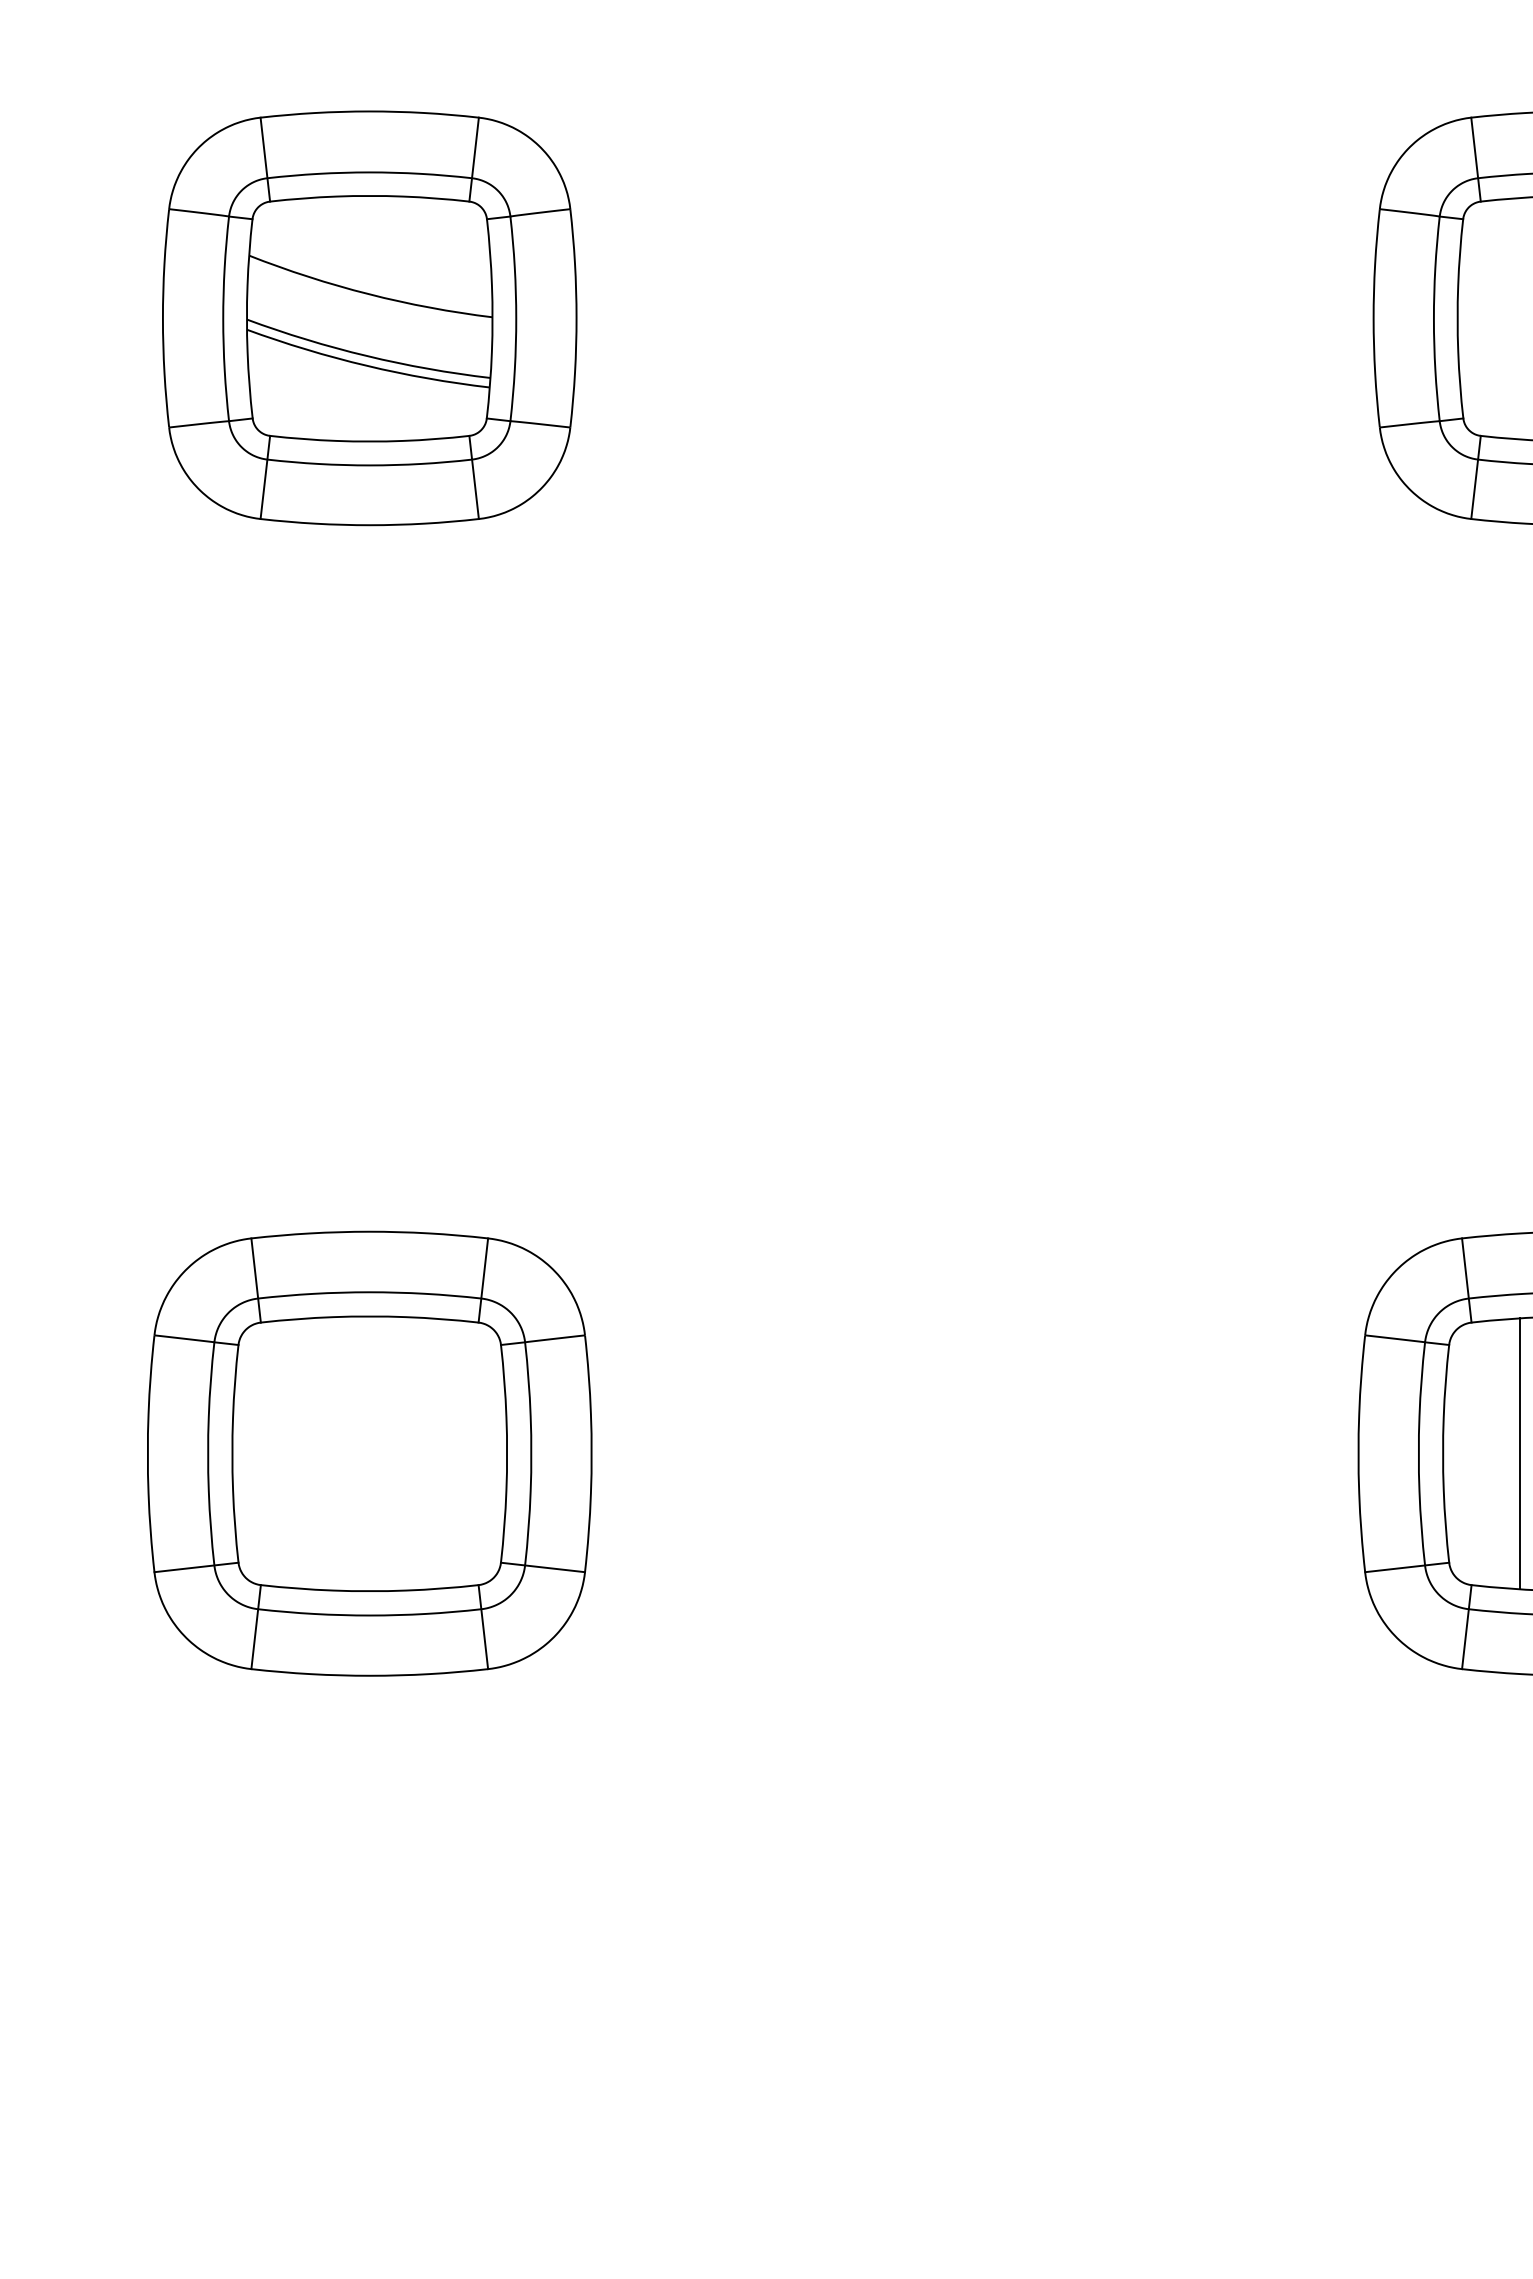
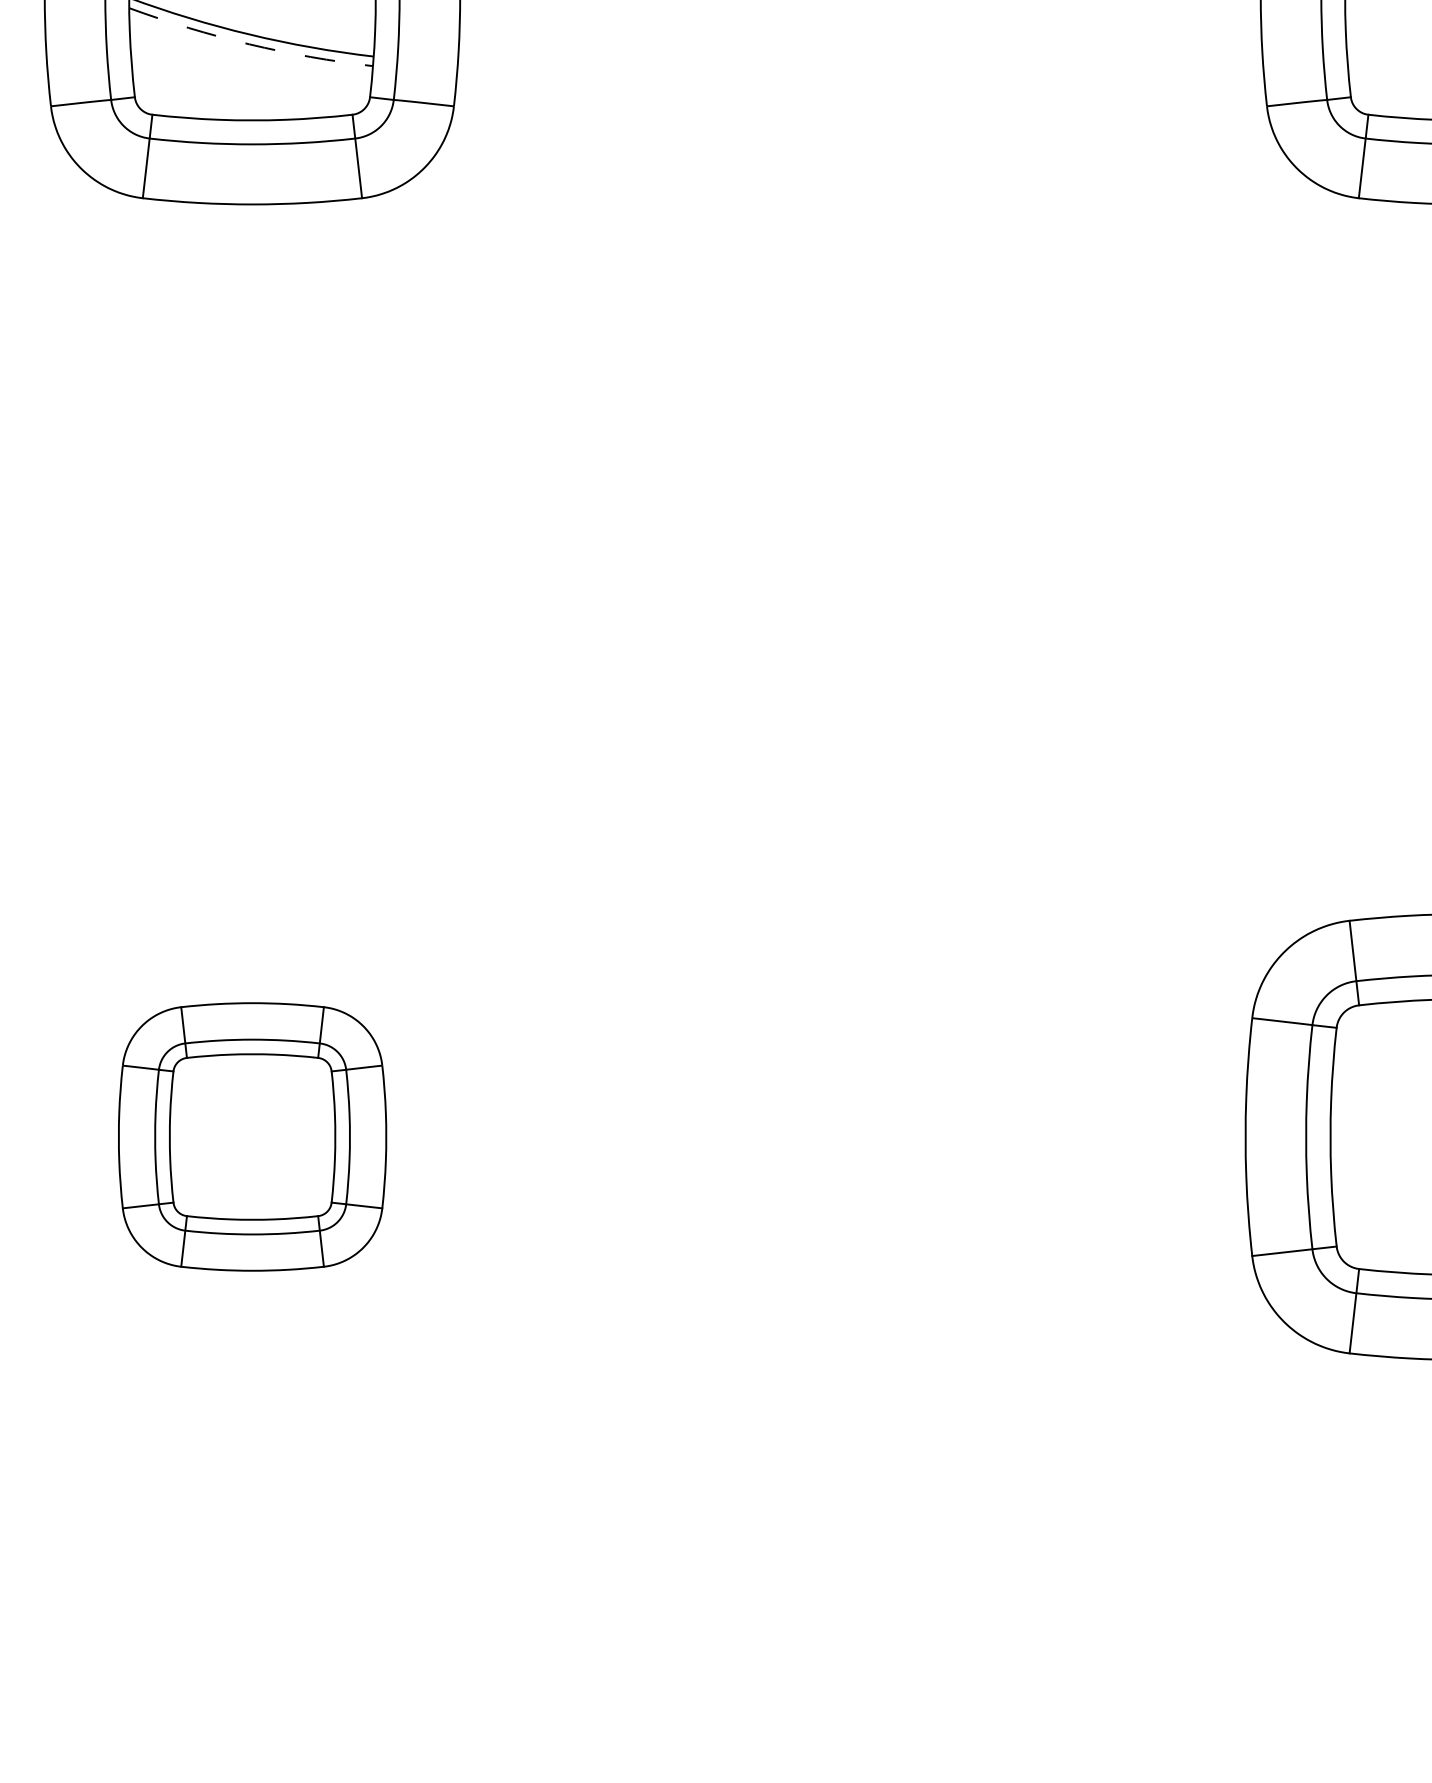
arc: (366, 365) -> (249, 44), solid -> dashed
part: (369, 1453) -> (252, 1136), size x0.6
line: (1519, 1453) -> (1407, 1136), removed

